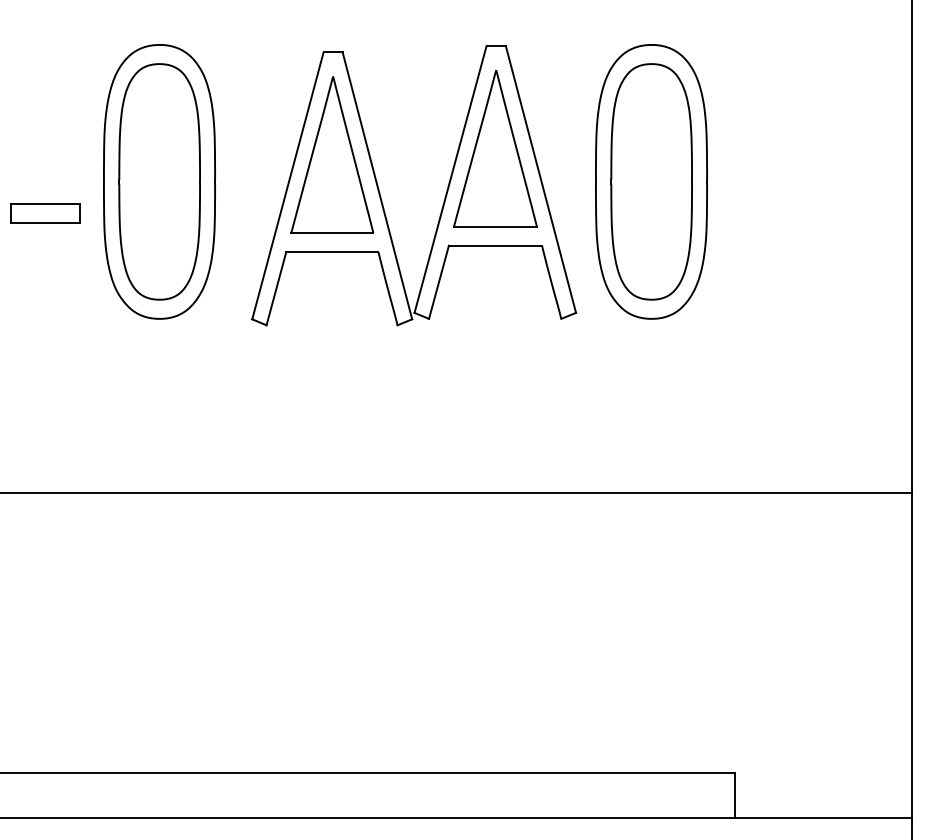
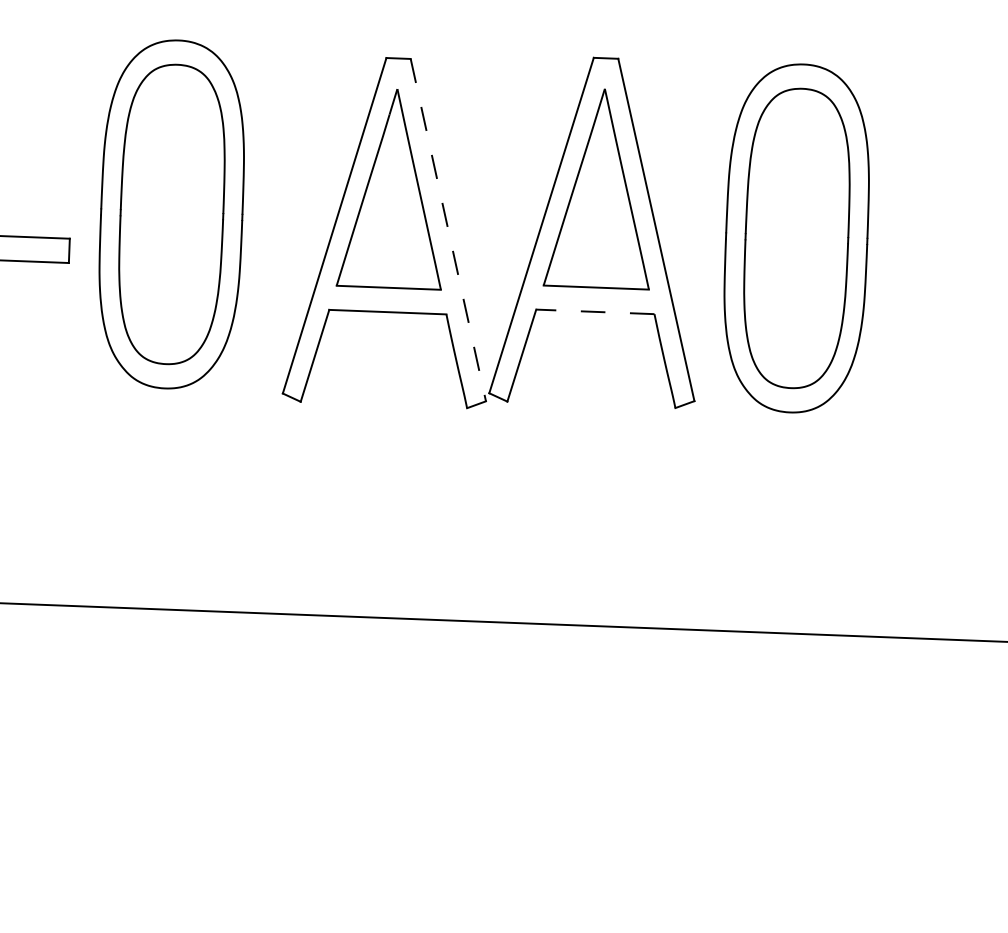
line: (377, 185) -> (448, 229), solid -> dashed
line: (495, 245) -> (595, 311), solid -> dashed

